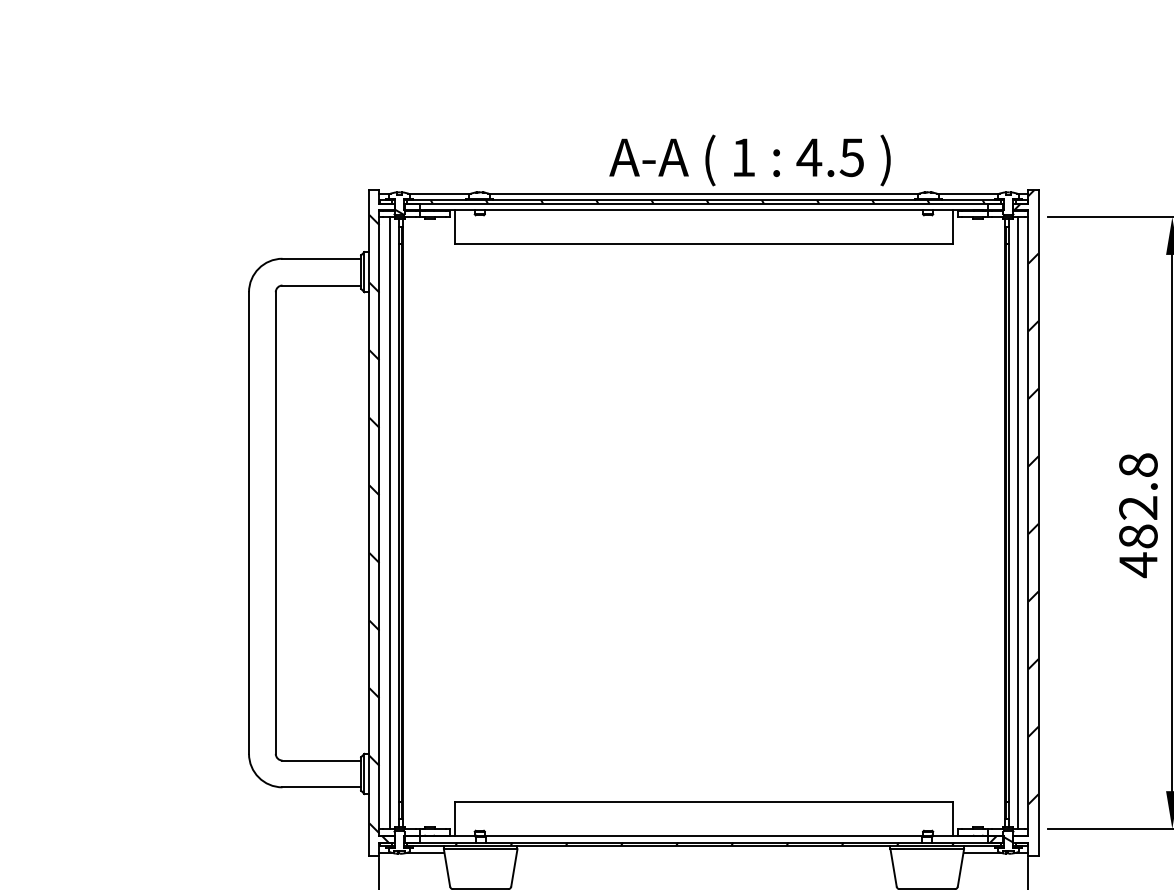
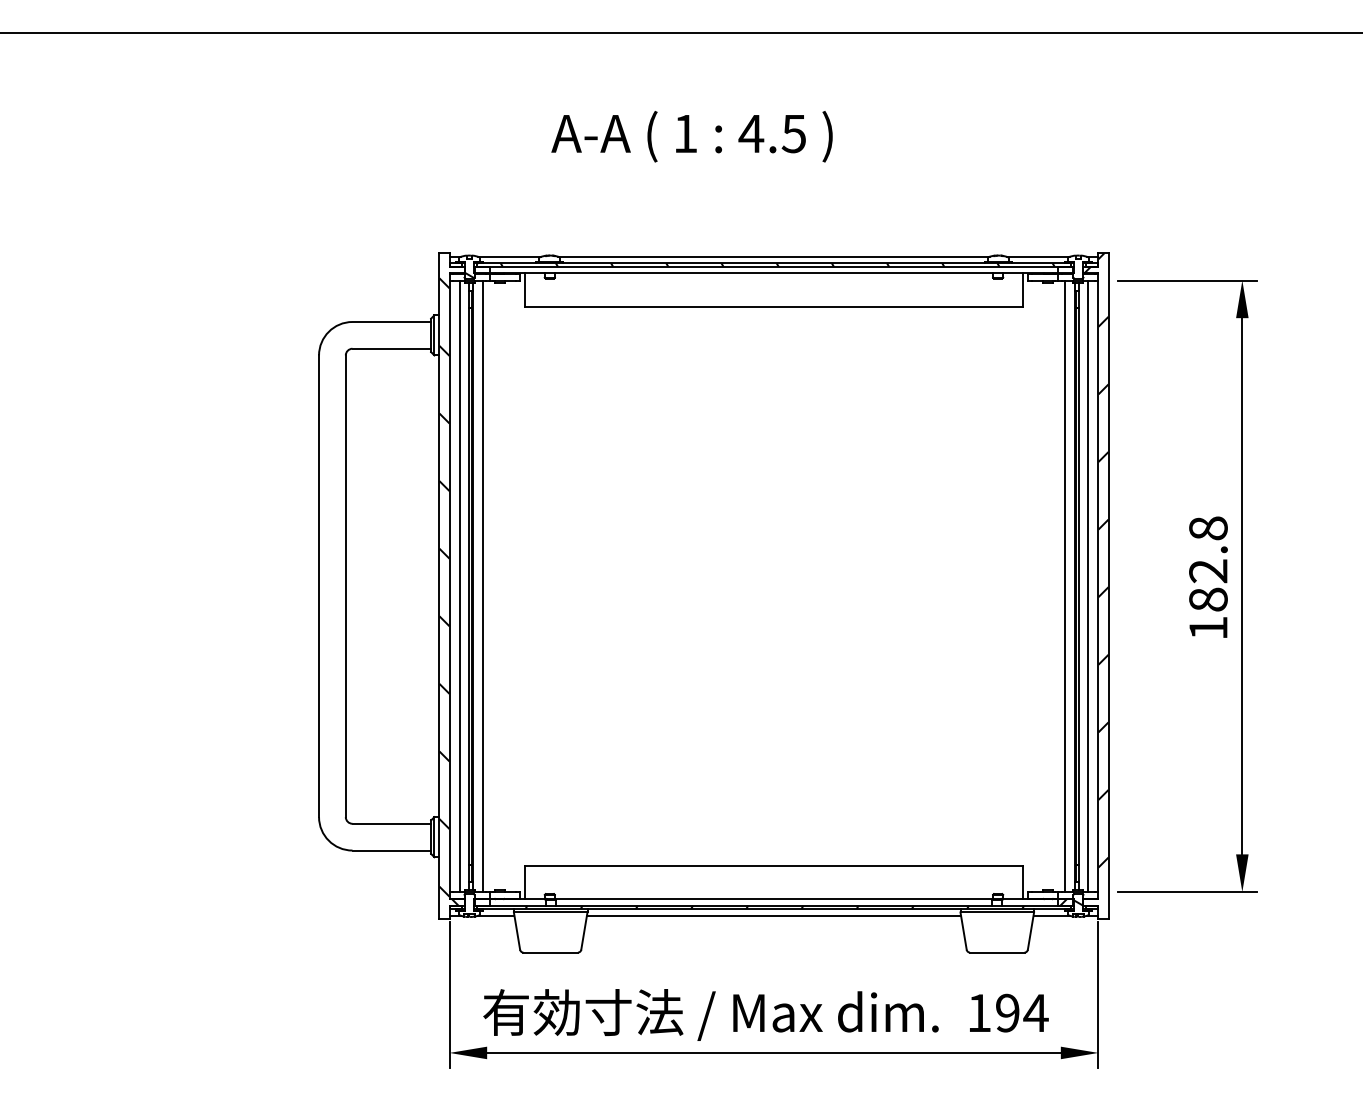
text: (749, 160) -> (691, 136), moved
line: (412, 523) -> (482, 586), added
line: (995, 523) -> (1065, 586), added
text: (1138, 565) -> (1208, 628), 482.8 -> 182.8
line: (703, 852) -> (773, 915), added

